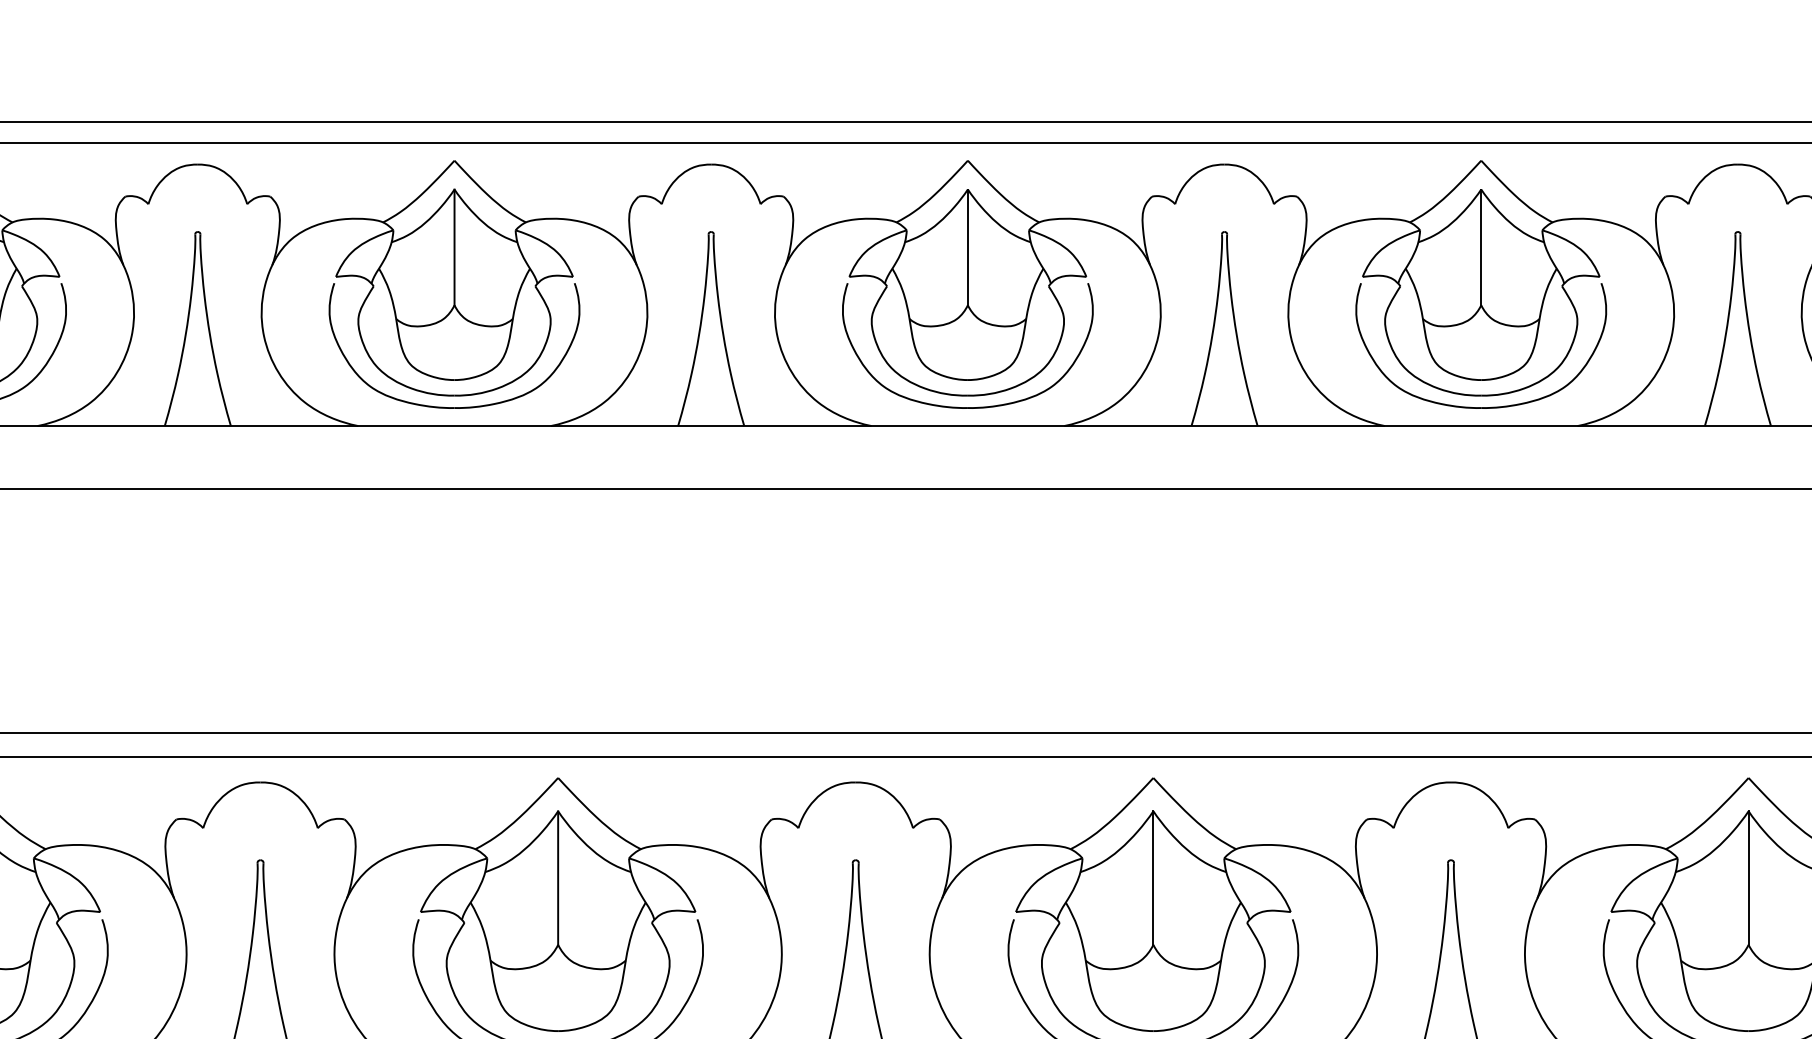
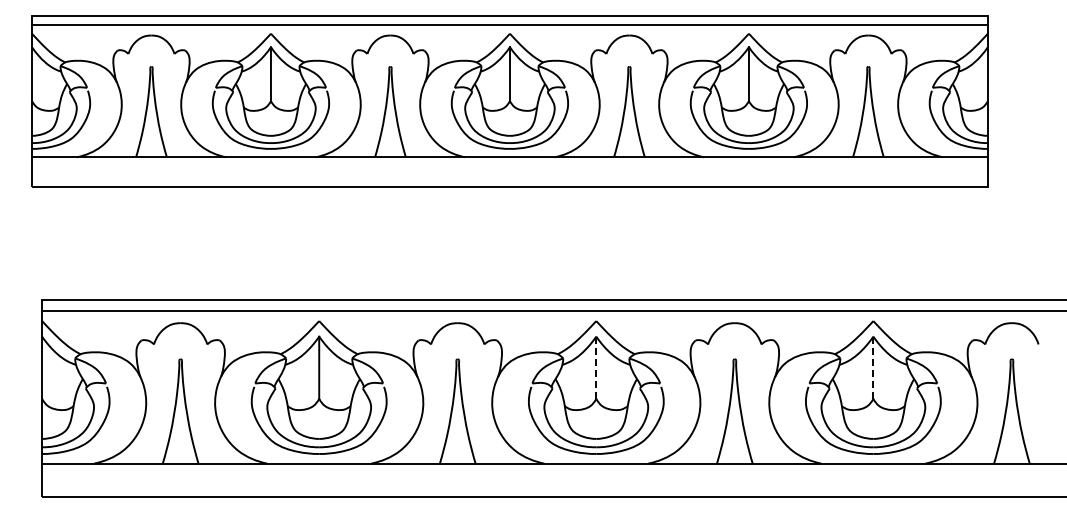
line: (1153, 879) -> (596, 368), solid -> dashed
line: (1748, 879) -> (873, 368), solid -> dashed

